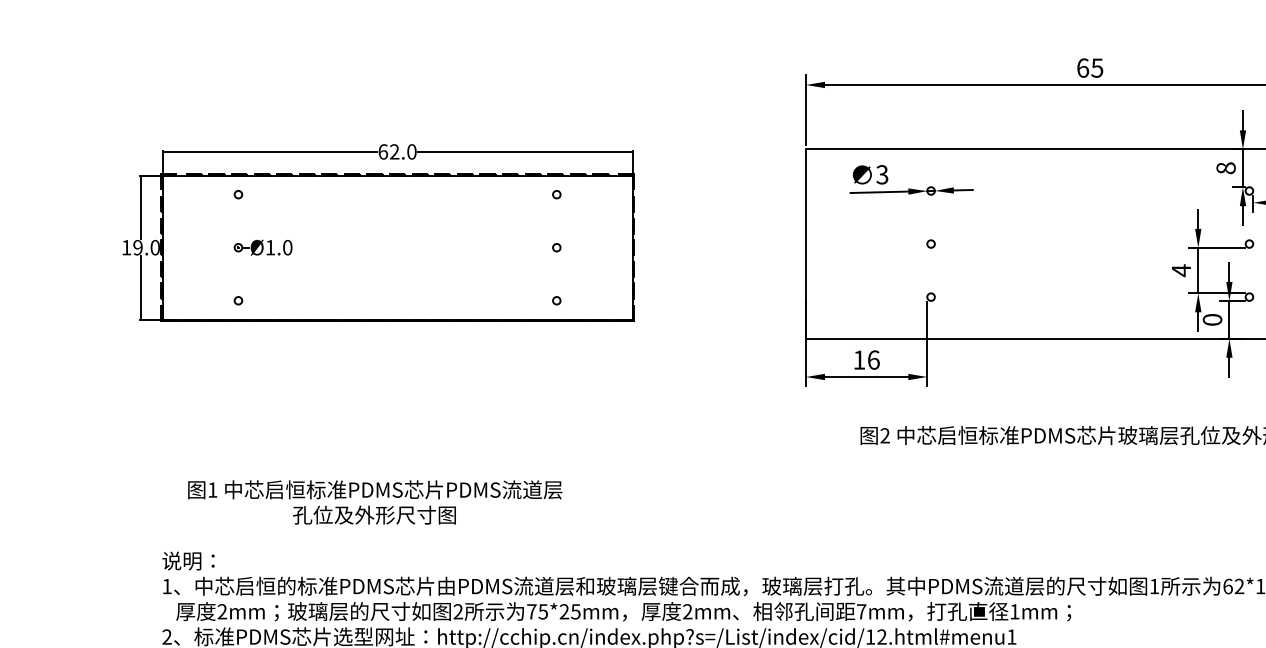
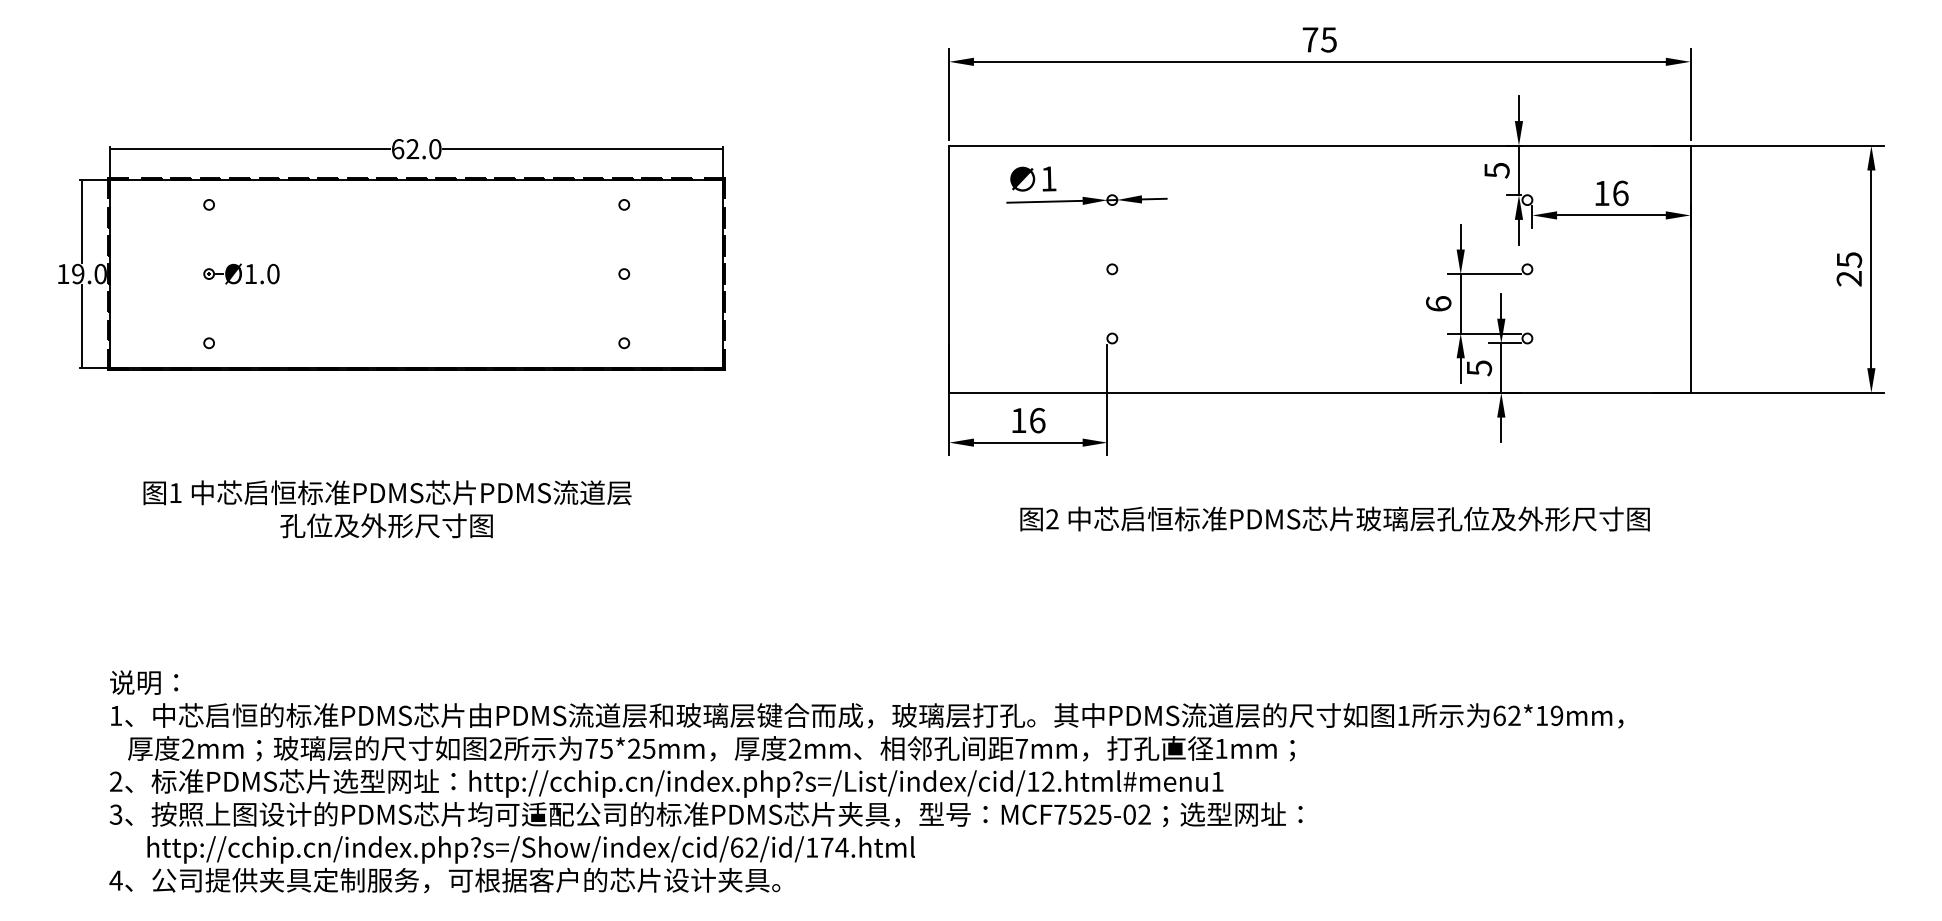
text: (1083, 67) -> (1310, 39), 65 -> 75
text: (1225, 168) -> (1496, 170), 8 -> 5
text: (882, 174) -> (1048, 178), 3 -> 1
text: (1181, 270) -> (1438, 303), 4 -> 6
text: (1212, 320) -> (1479, 368), 0 -> 5
text: (375, 502) -> (387, 509), moved

